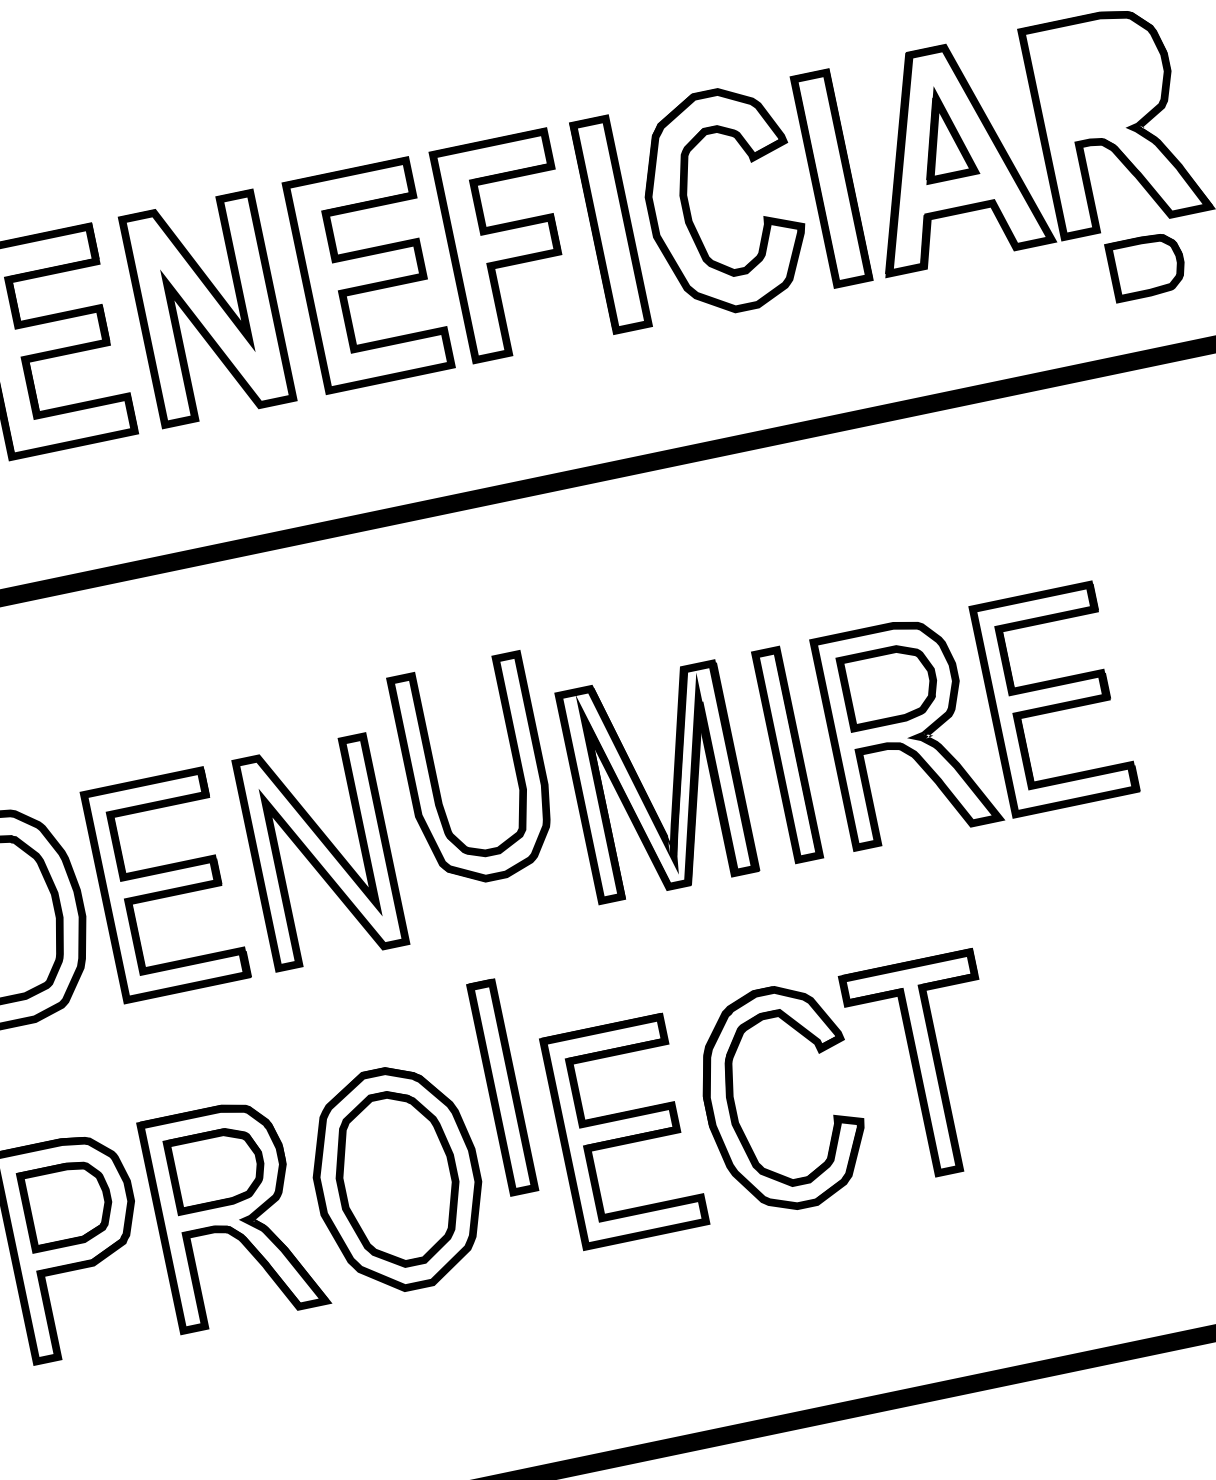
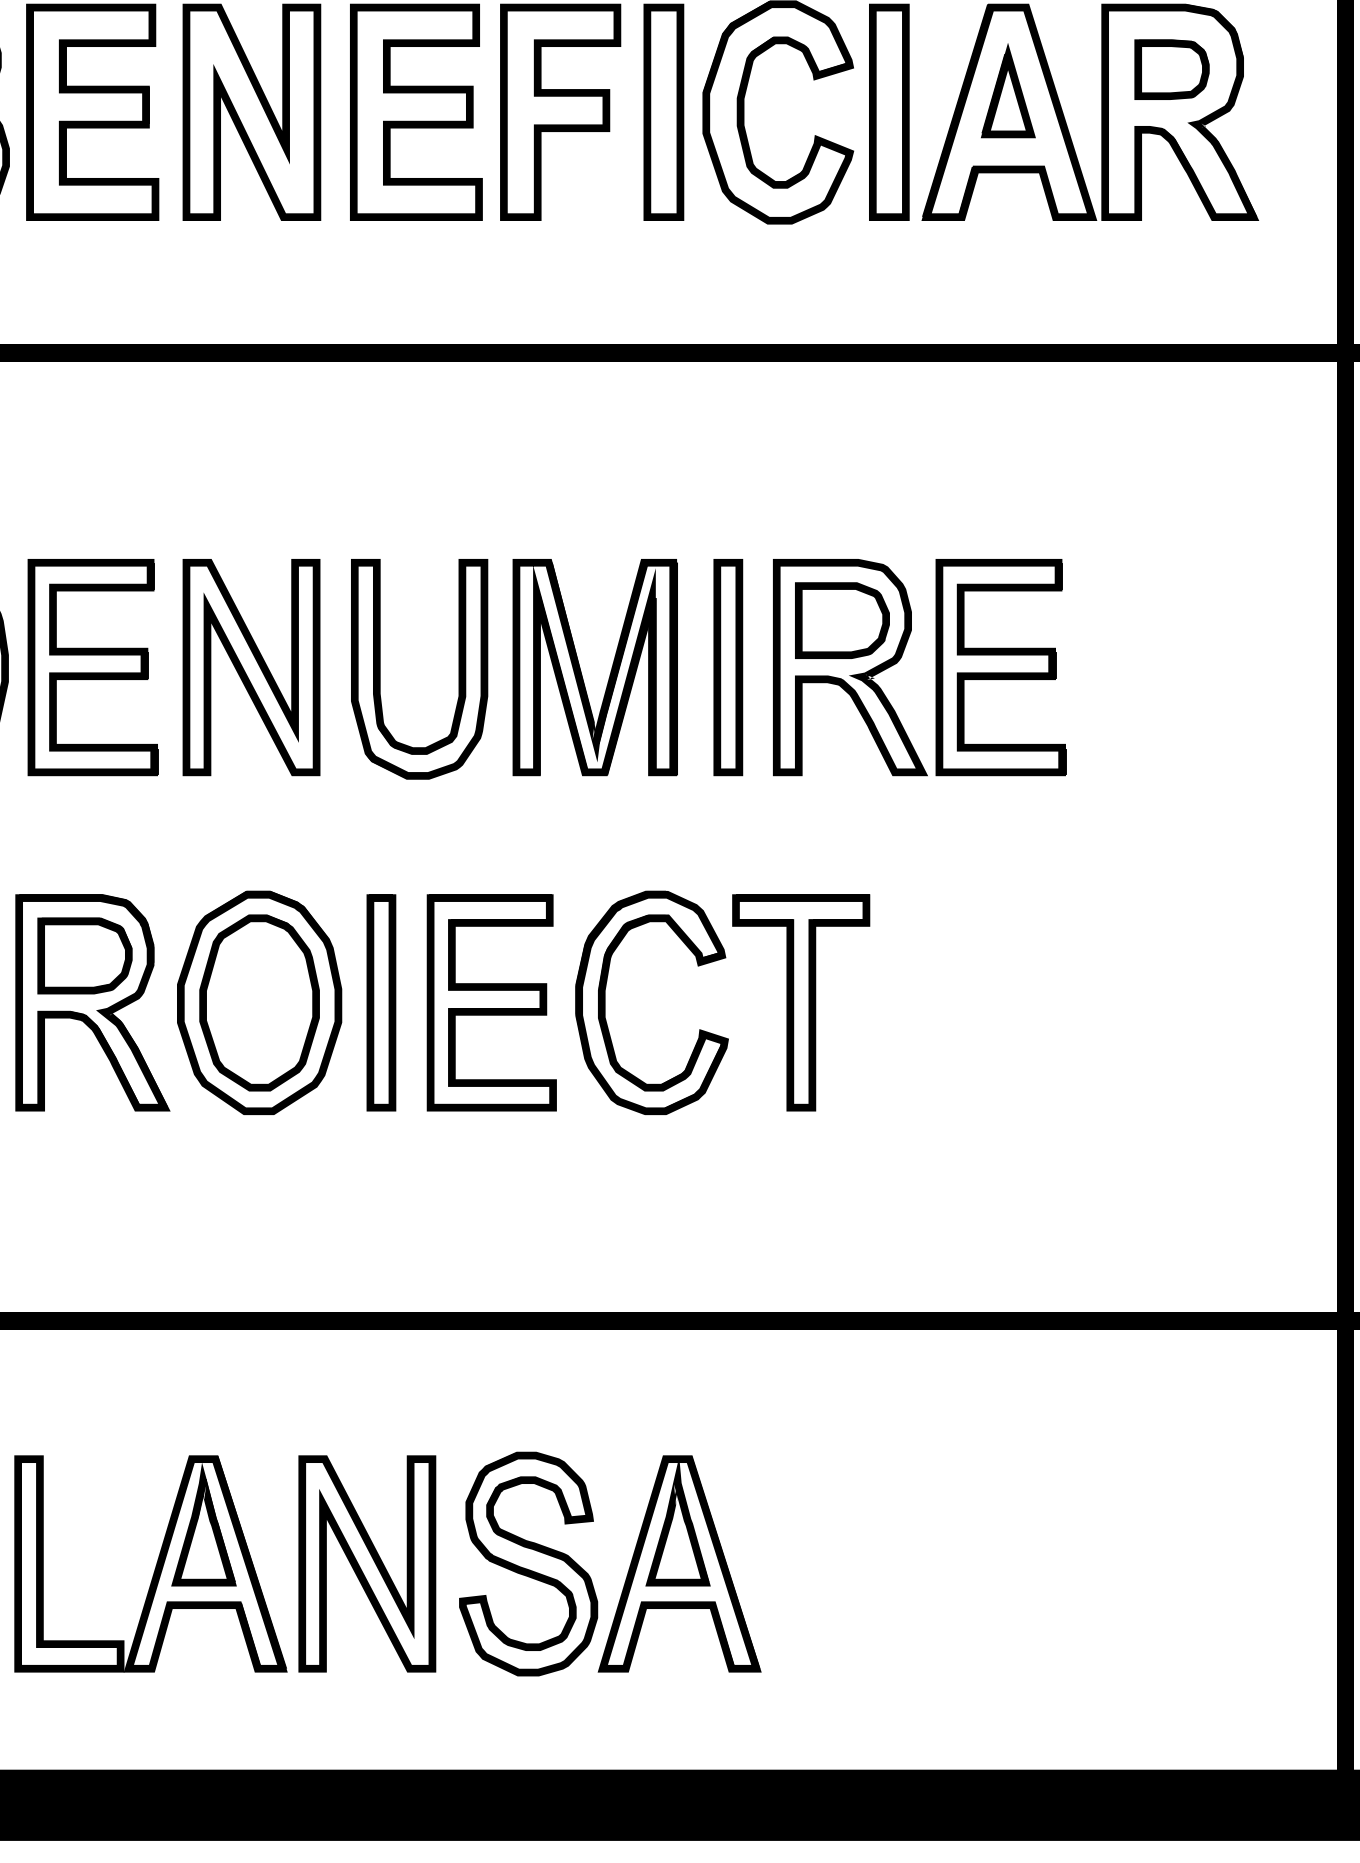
part: (1146, 266) -> (1171, 69), moved
part: (437, 780) -> (380, 669), moved
part: (502, 1087) -> (381, 1002), moved

